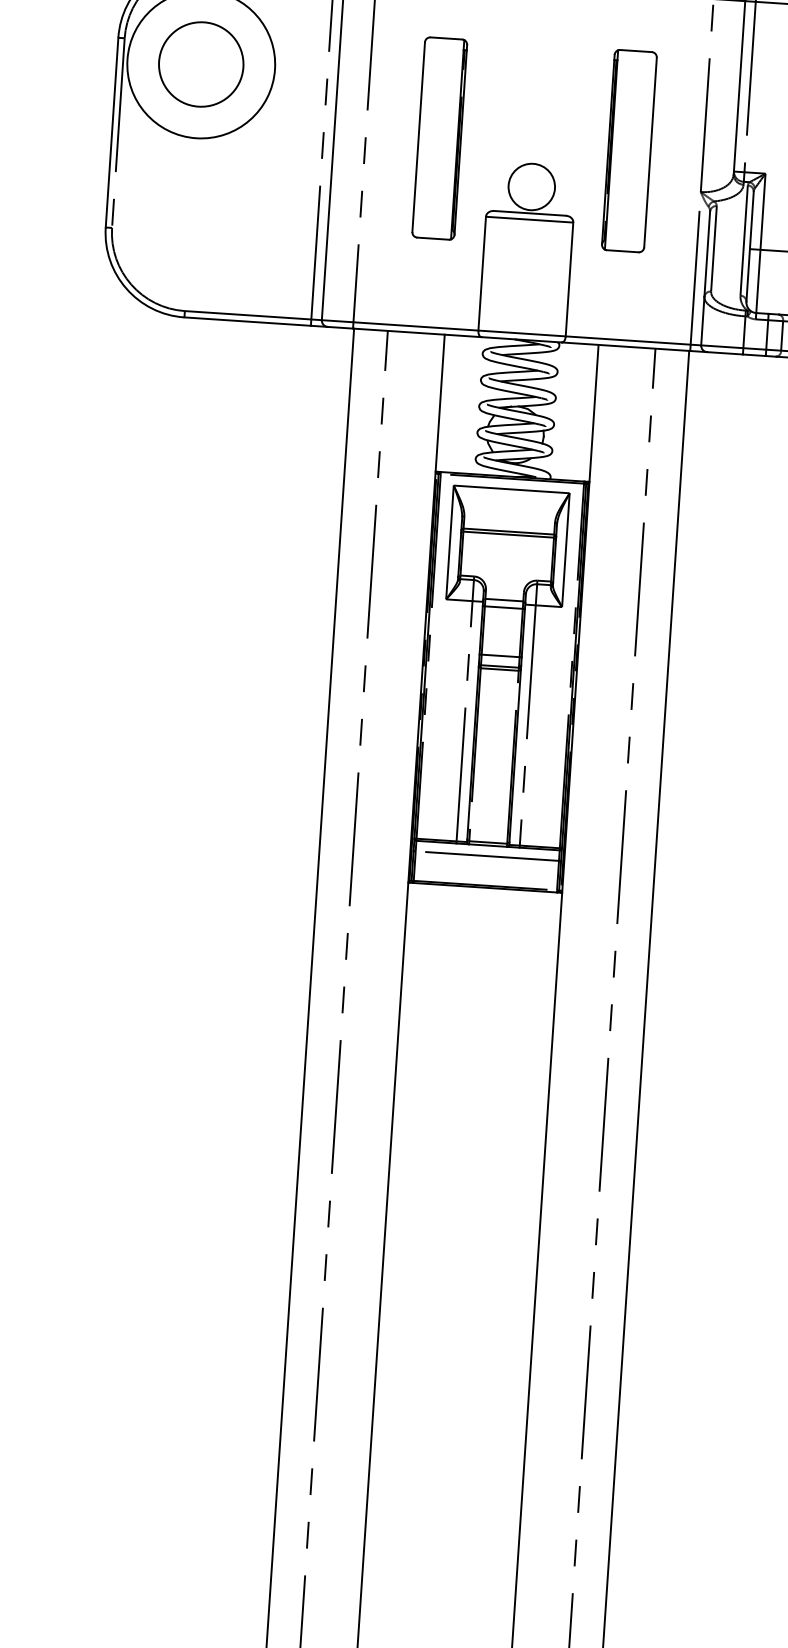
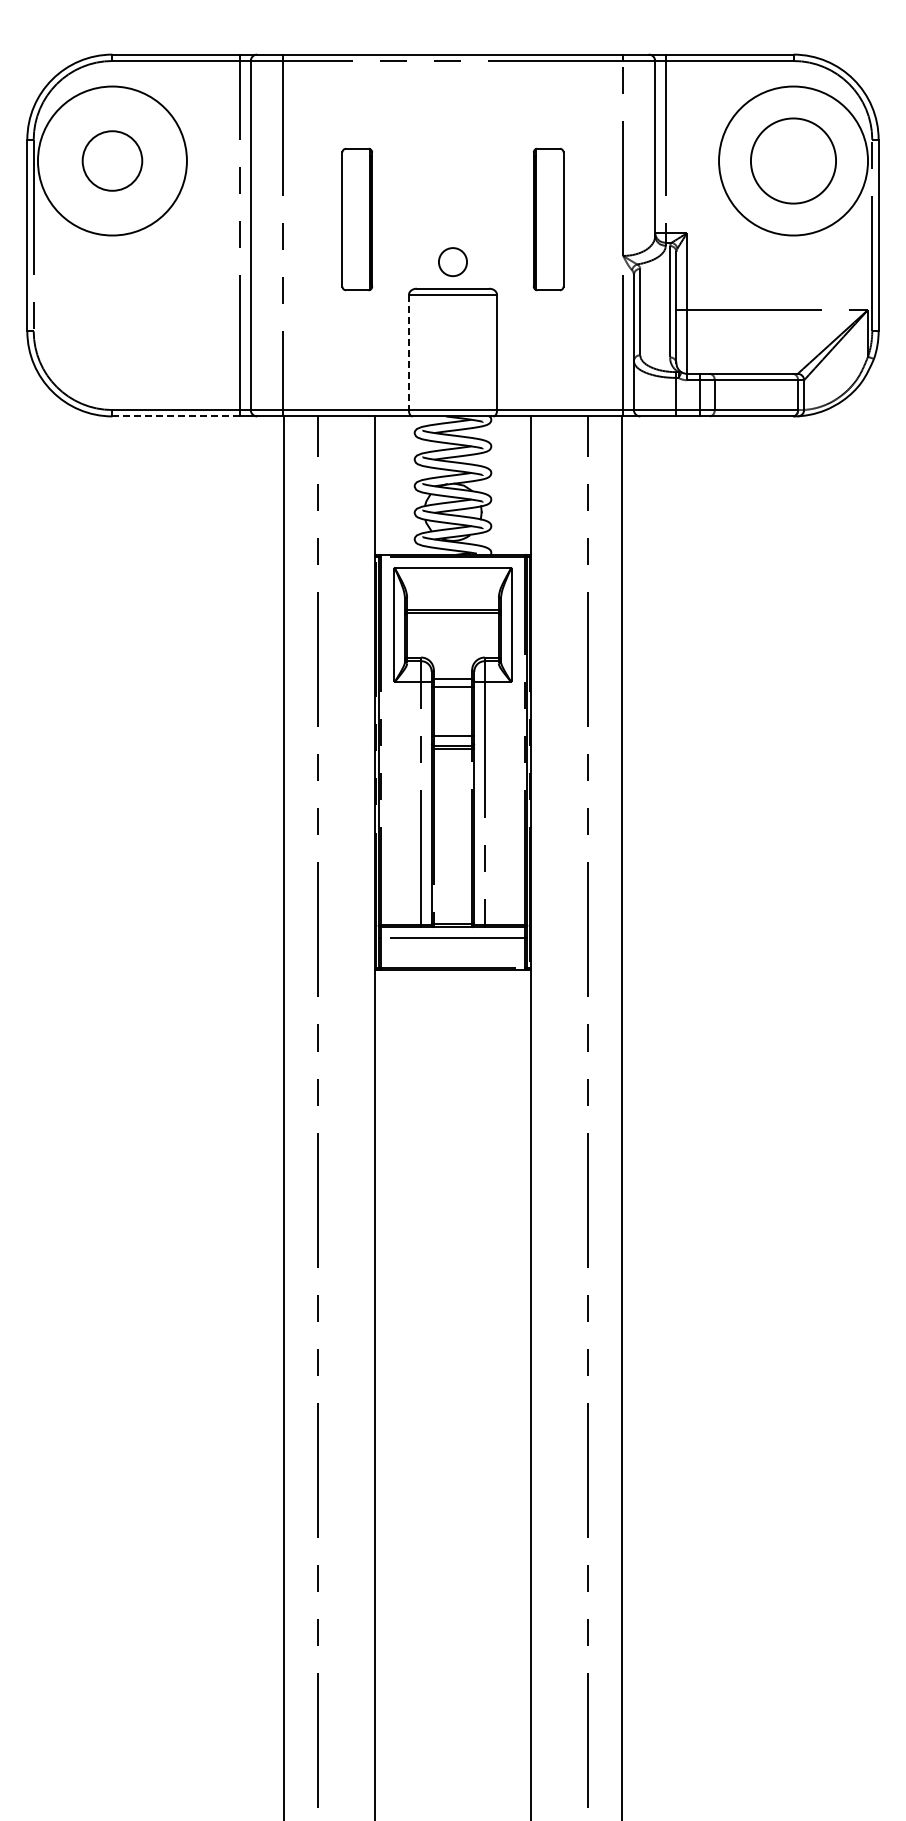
circle: (201, 63) -> (112, 160), size x0.7
part: (440, 138) -> (357, 219), size x0.7
part: (629, 151) -> (548, 219), size x0.7
circle: (531, 186) -> (452, 261), size x0.6
line: (481, 274) -> (408, 353), solid -> dashed
line: (247, 321) -> (176, 416), solid -> dashed

